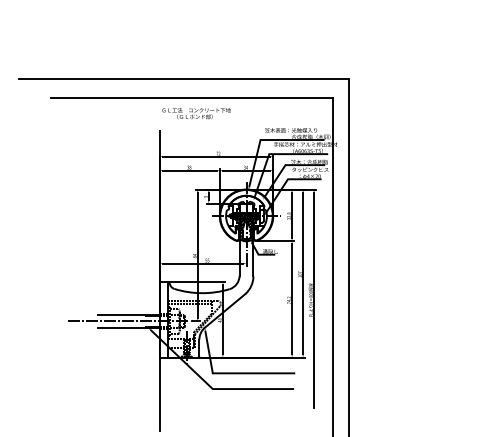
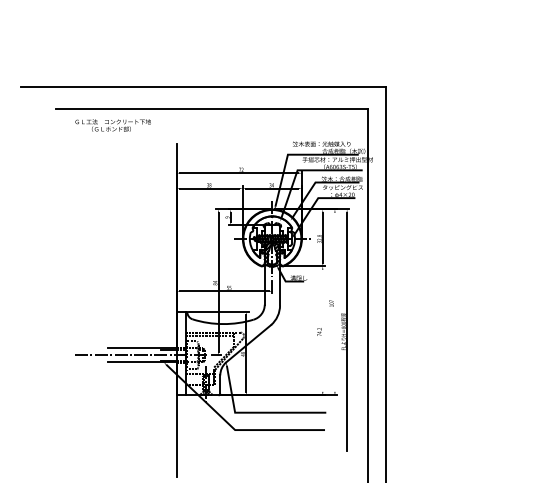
text: (196, 113) -> (113, 125), moved
line: (303, 273) -> (335, 302), removed
line: (292, 299) -> (323, 331), removed

